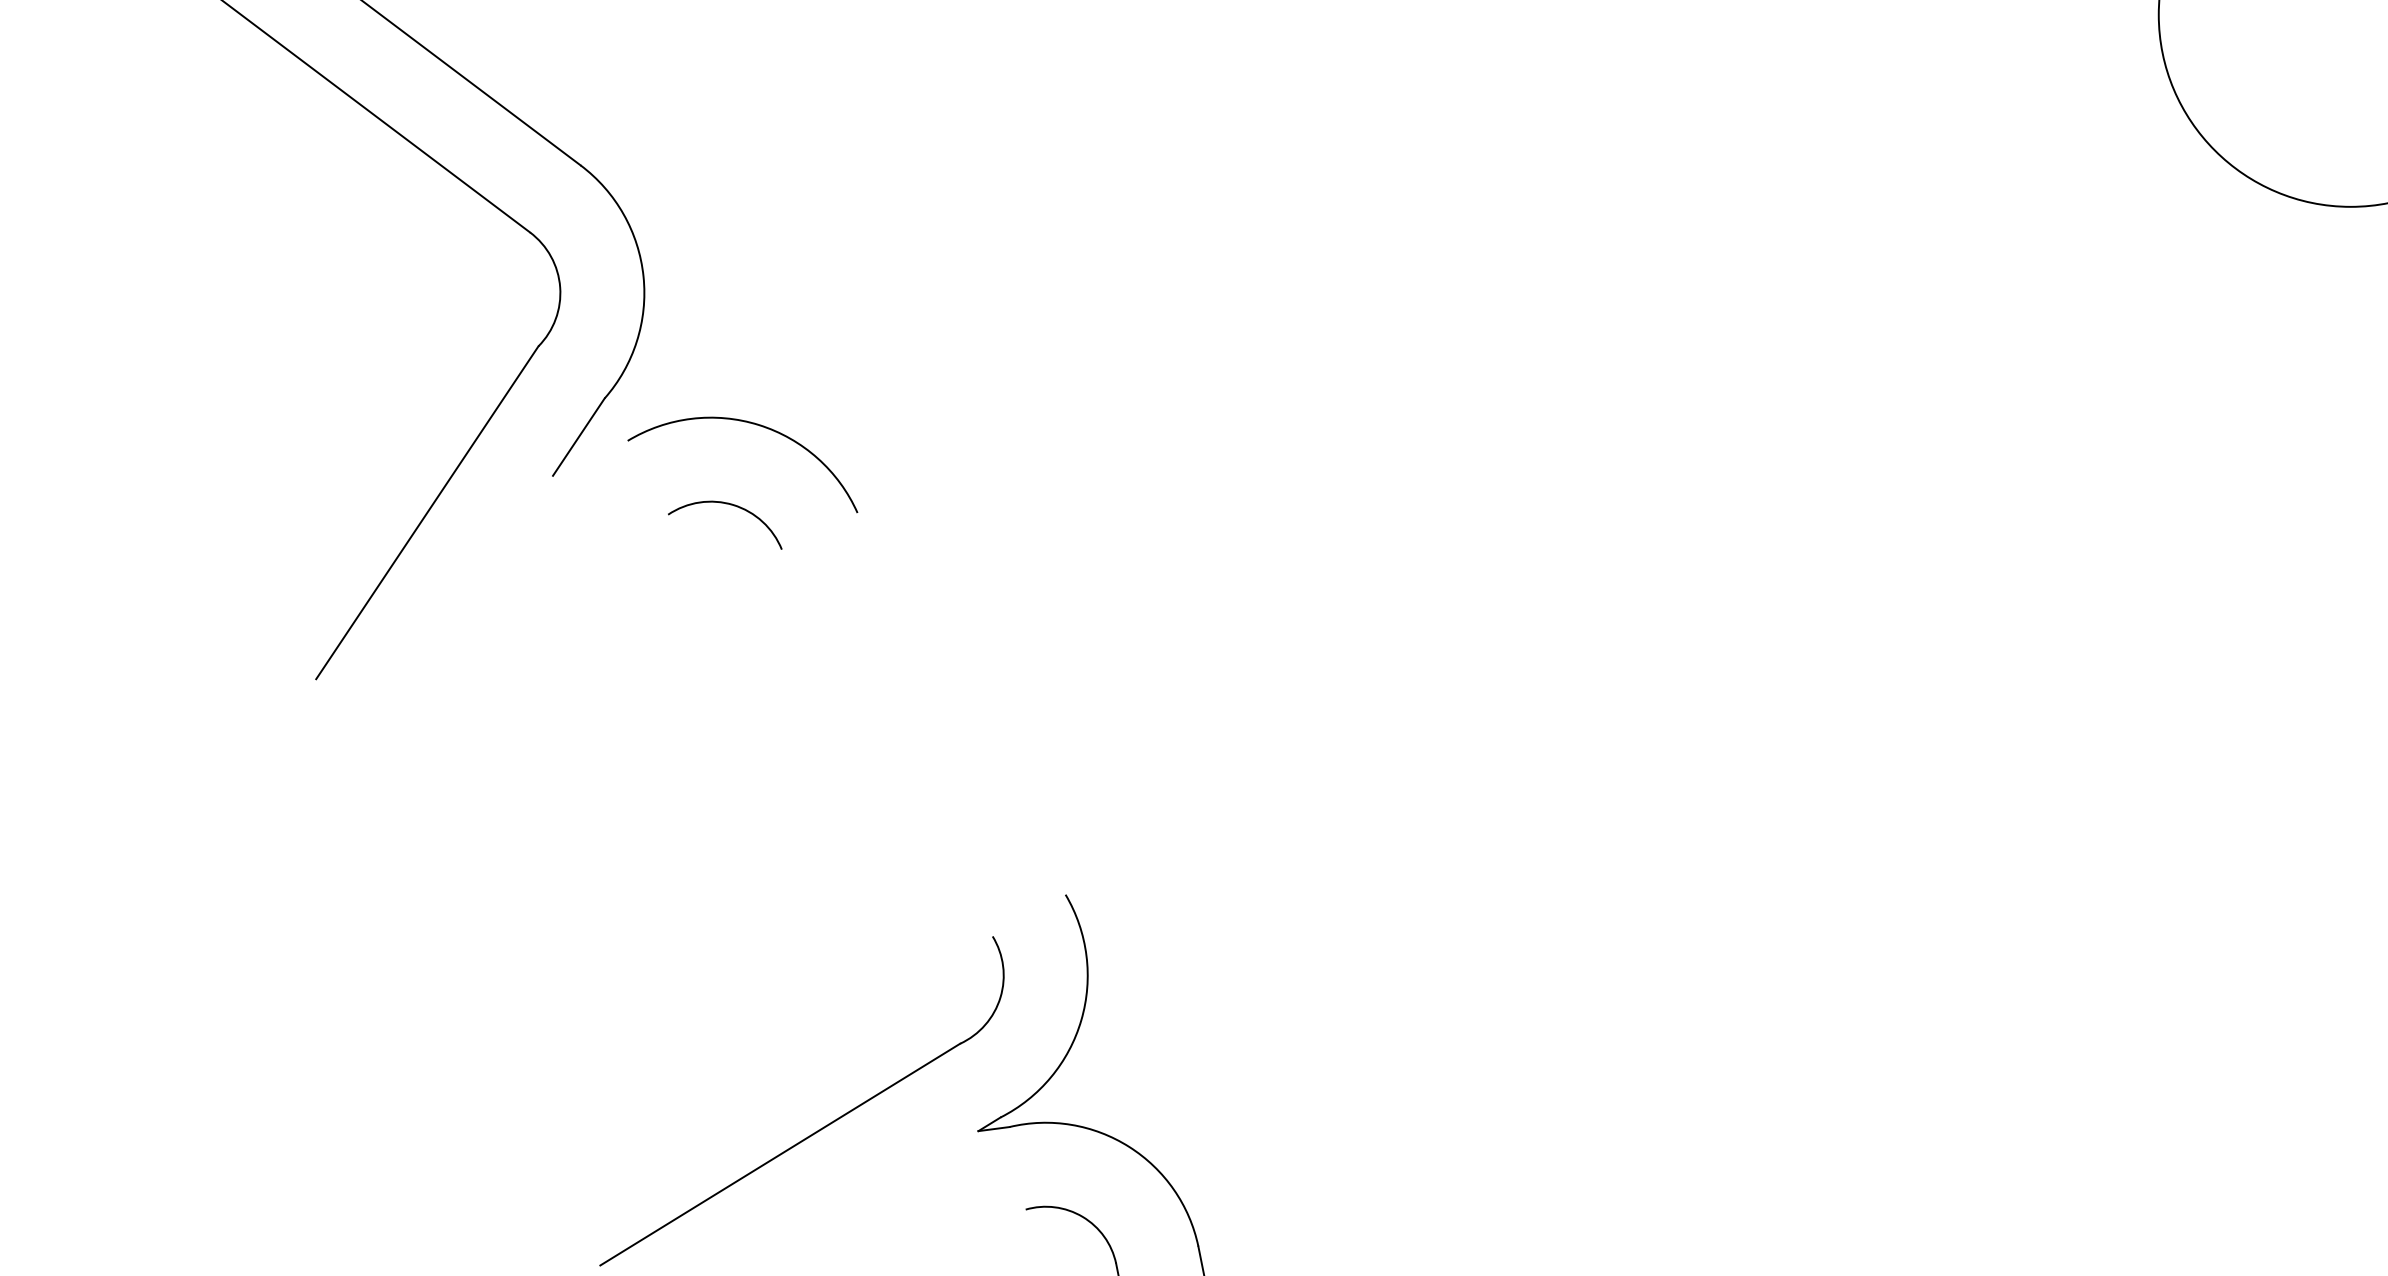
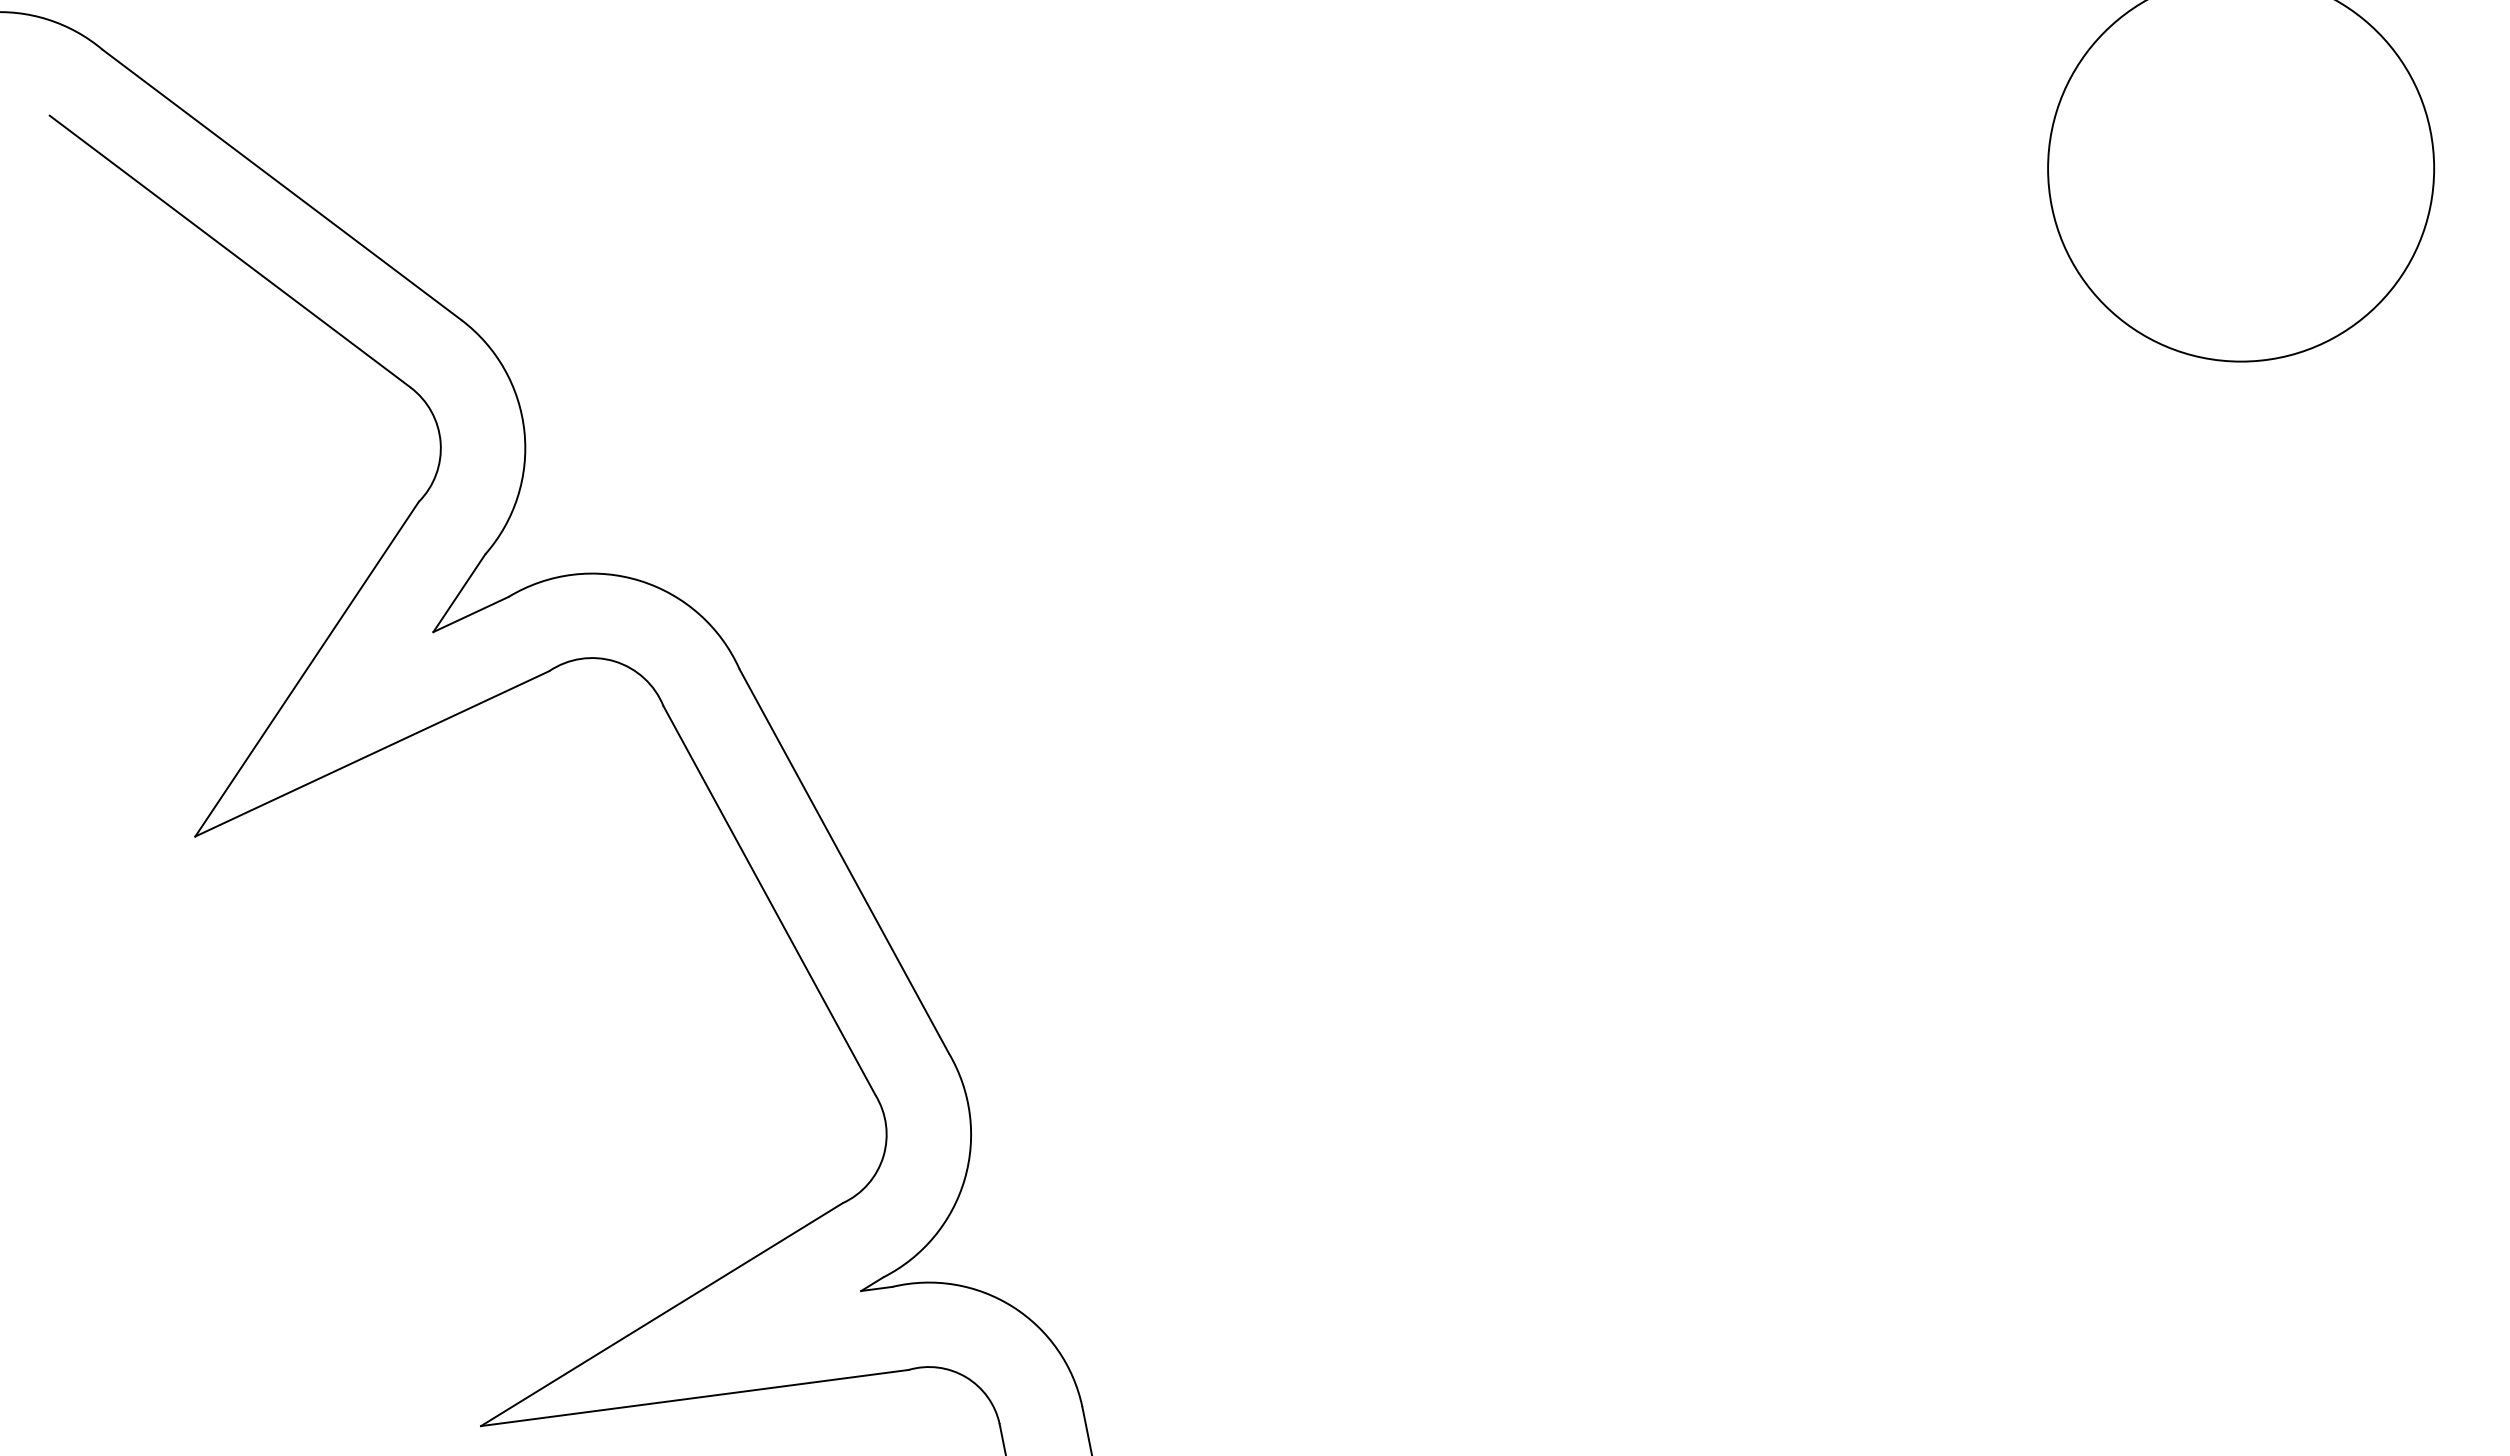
line: (589, 458) -> (470, 614), added
line: (492, 596) -> (372, 753), added
line: (960, 703) -> (843, 861), added
line: (887, 742) -> (769, 900), added
line: (812, 1237) -> (694, 1397), added

